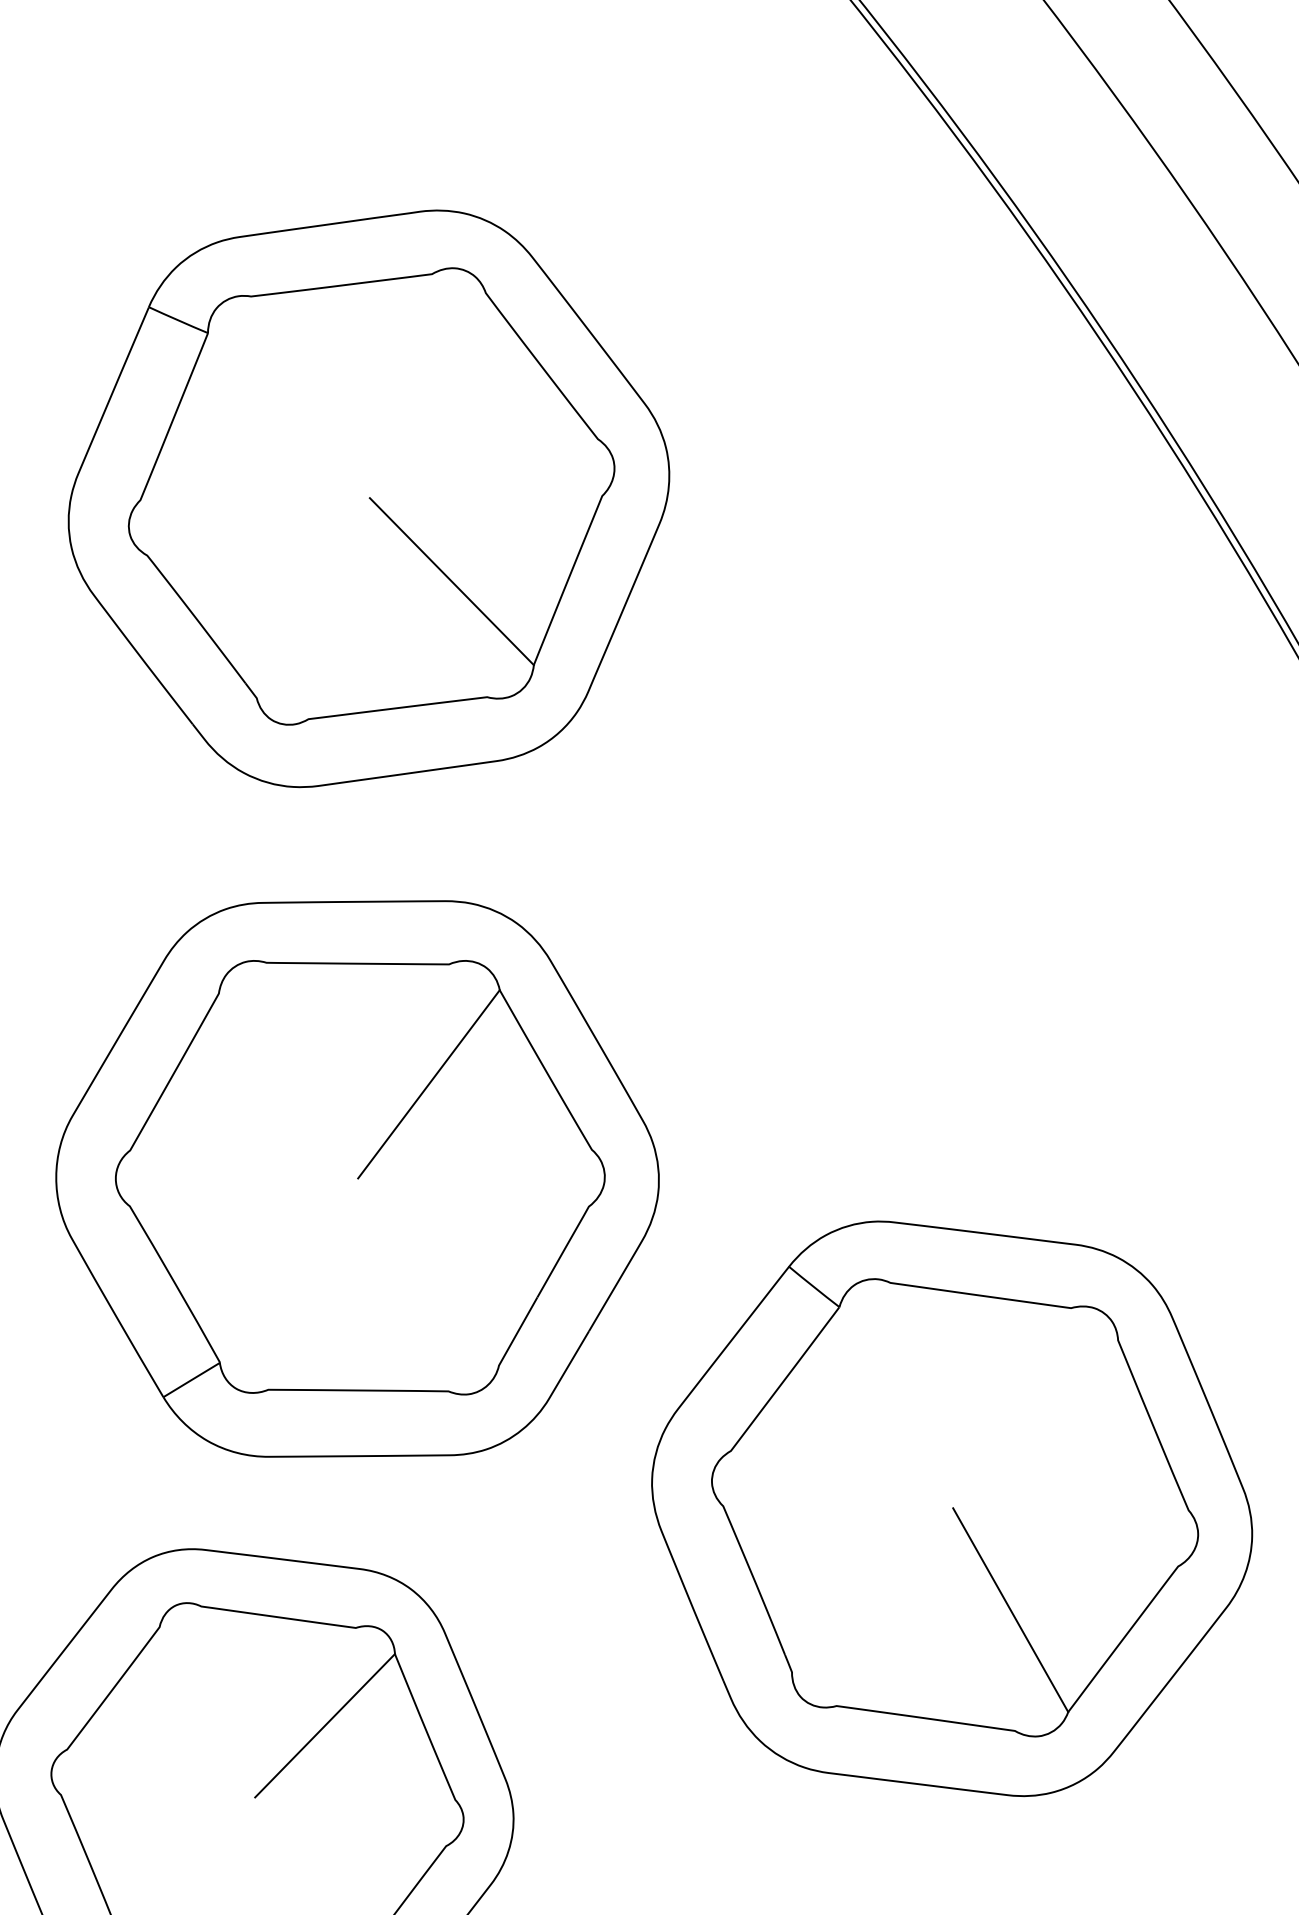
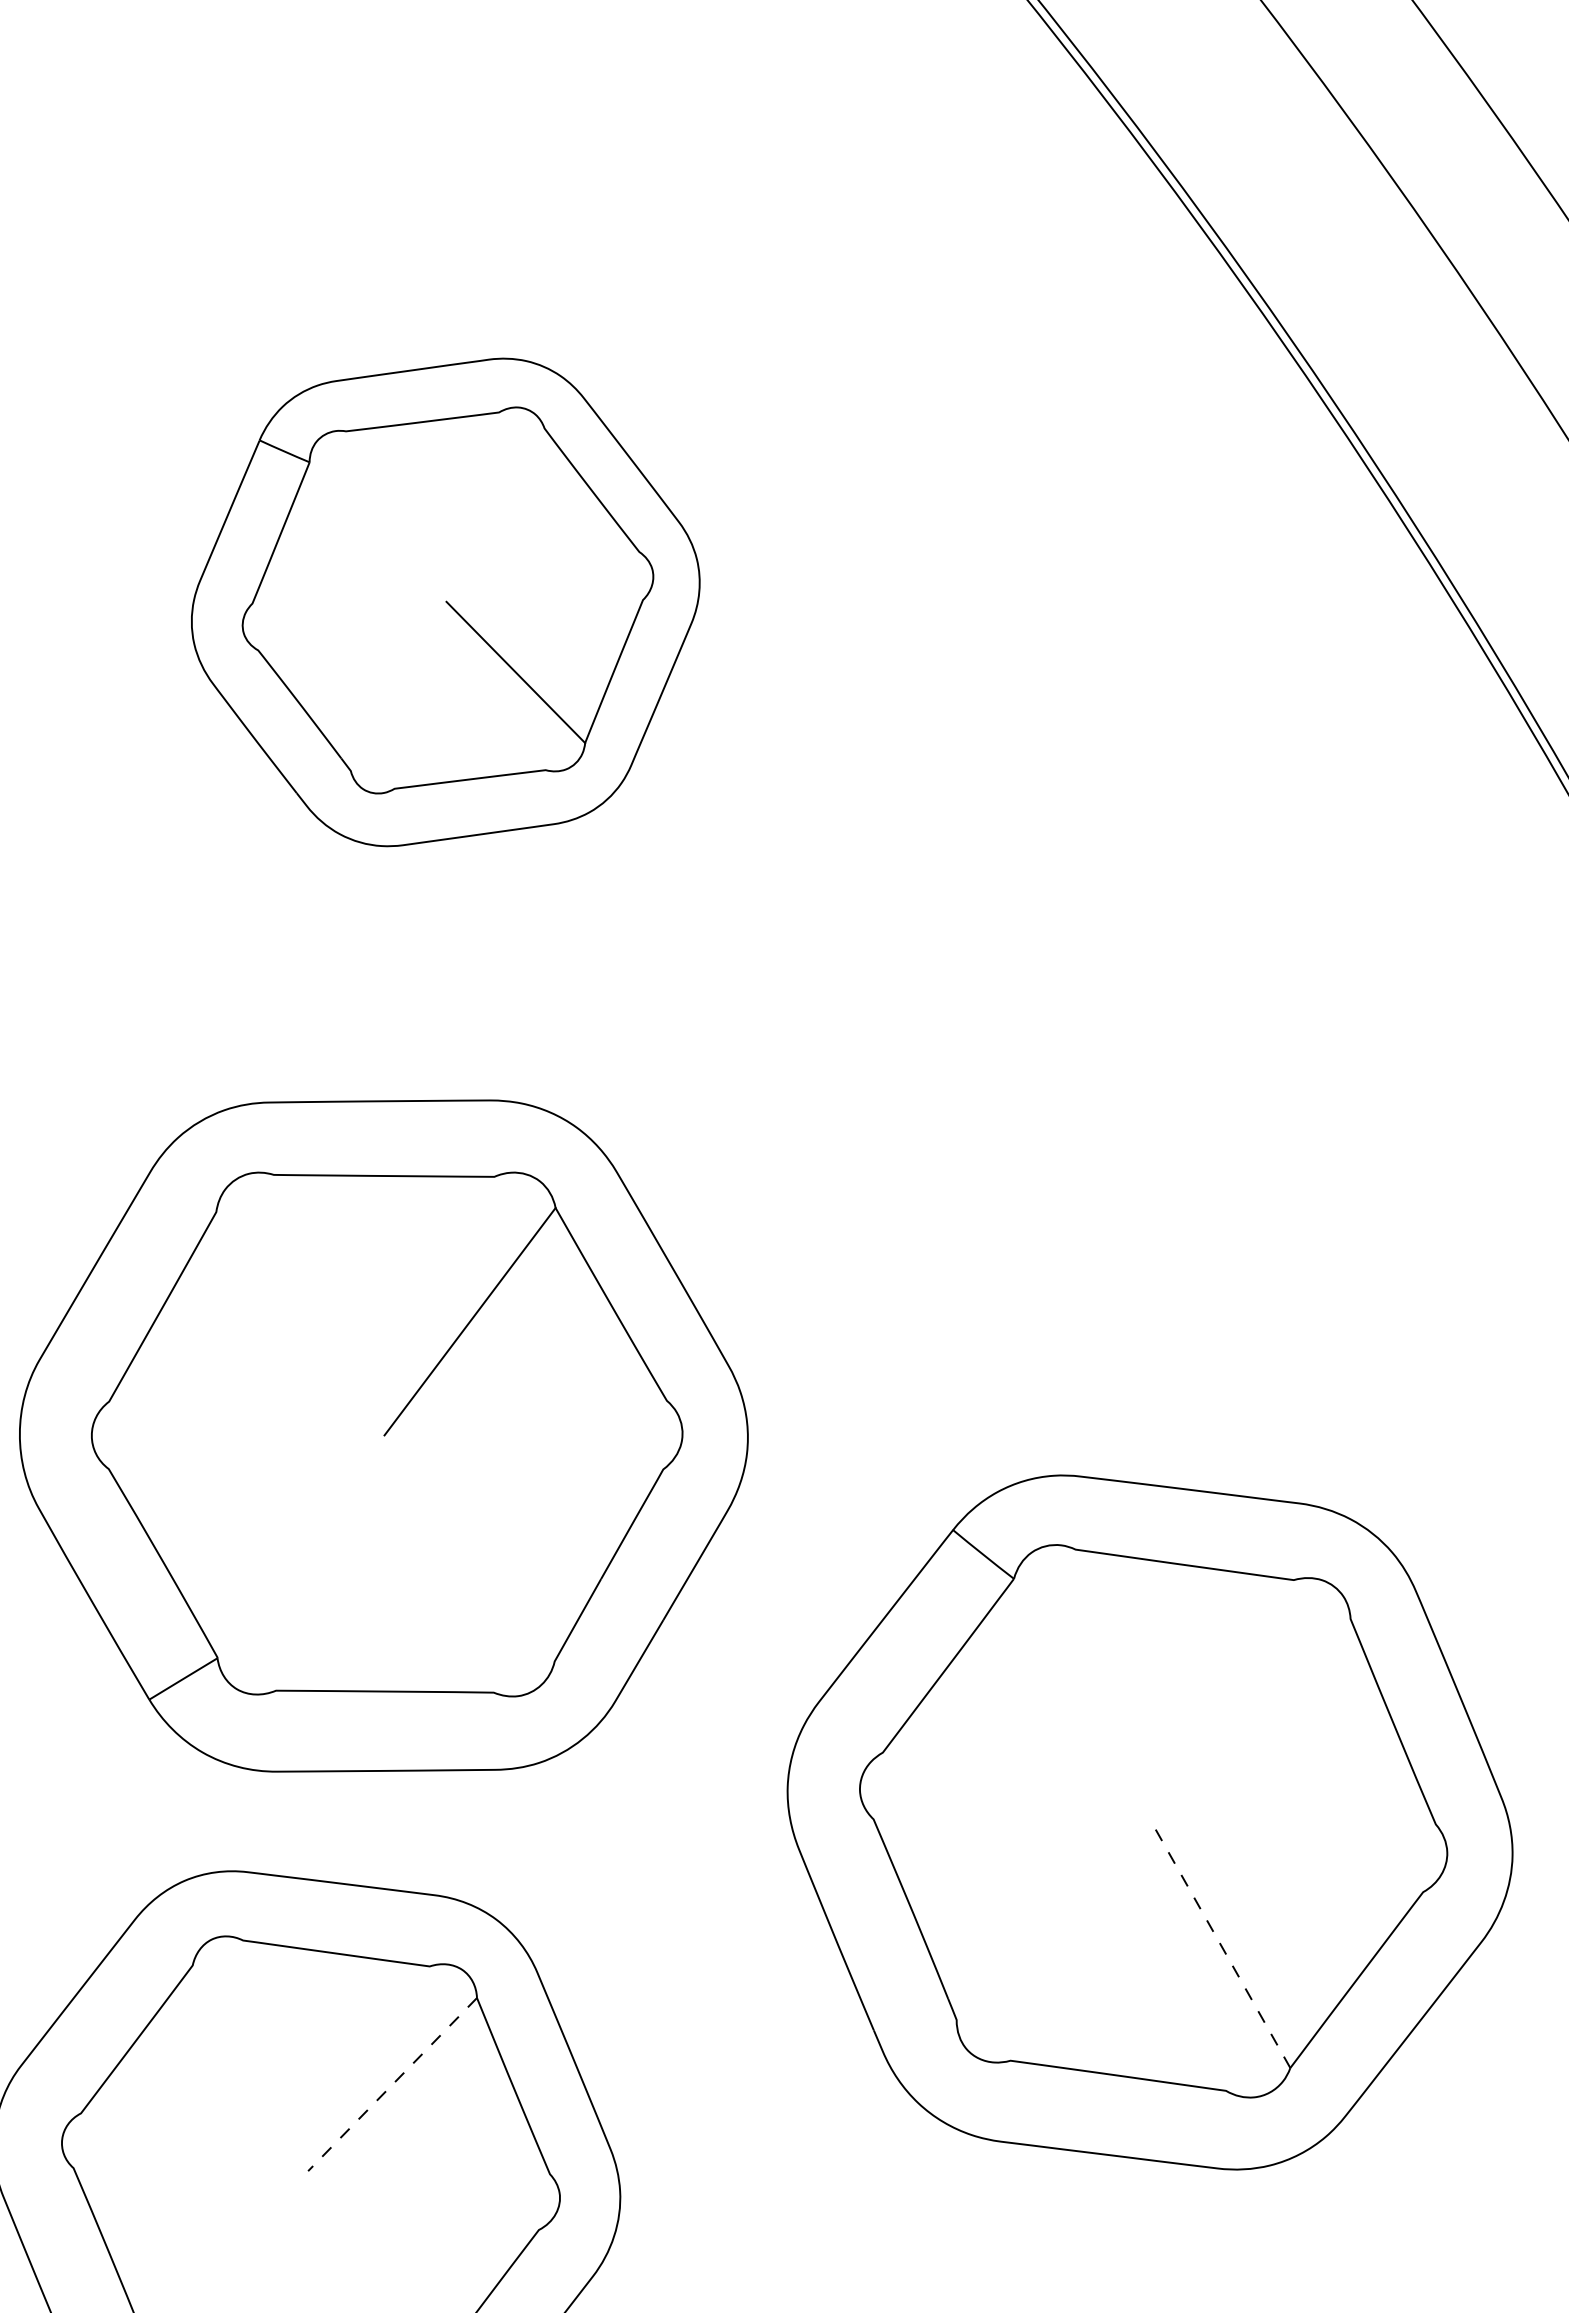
part: (368, 498) -> (445, 602), size x0.7
part: (357, 1178) -> (383, 1435), moved
line: (1010, 1609) -> (1220, 1944), solid -> dashed
line: (325, 1725) -> (392, 2084), solid -> dashed

